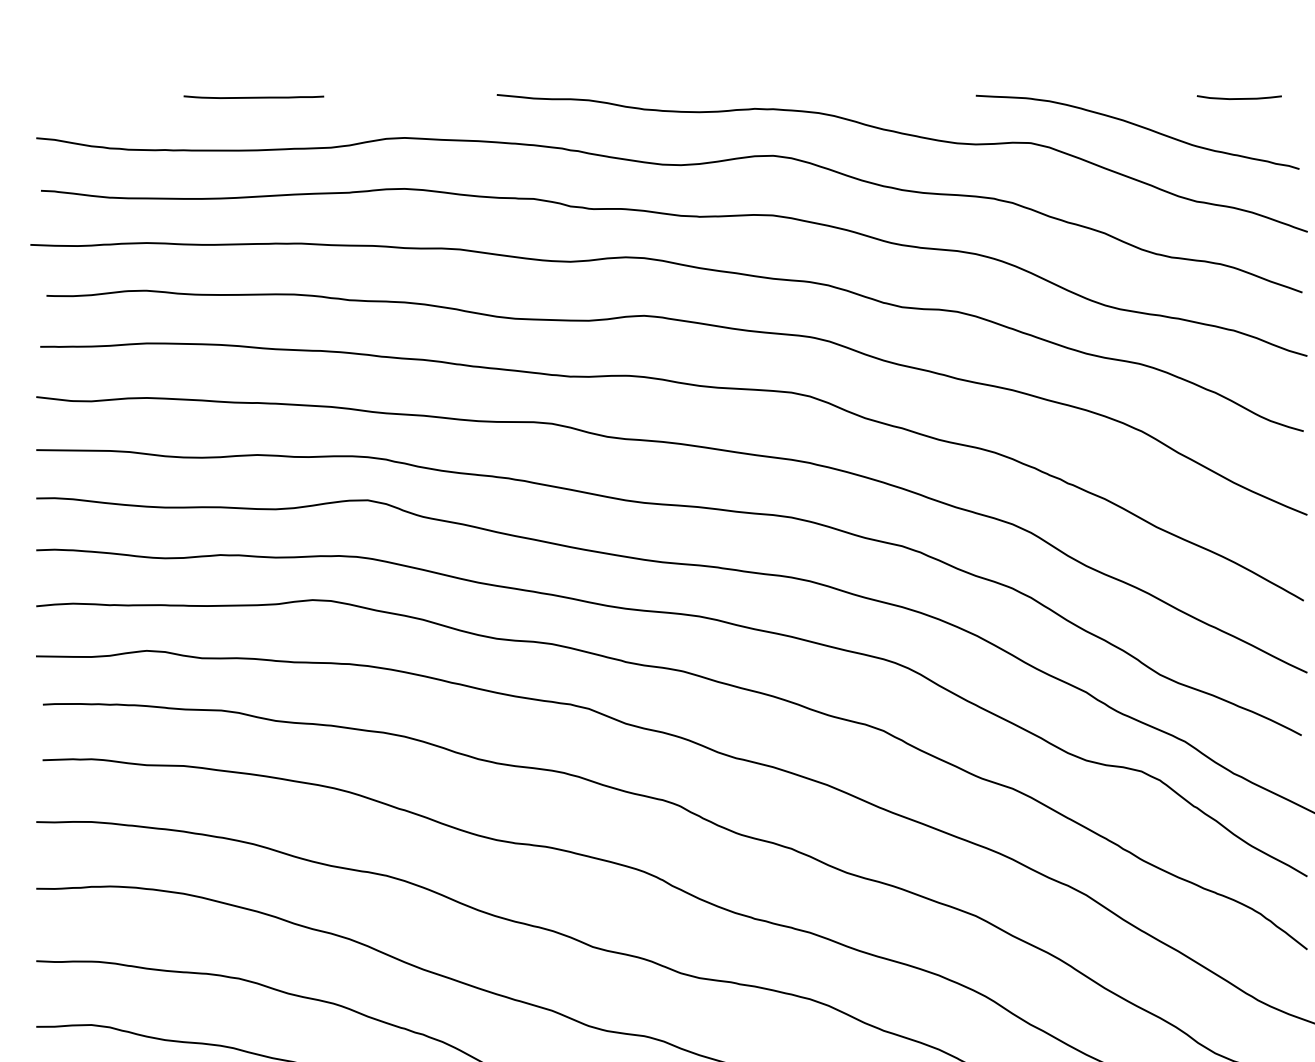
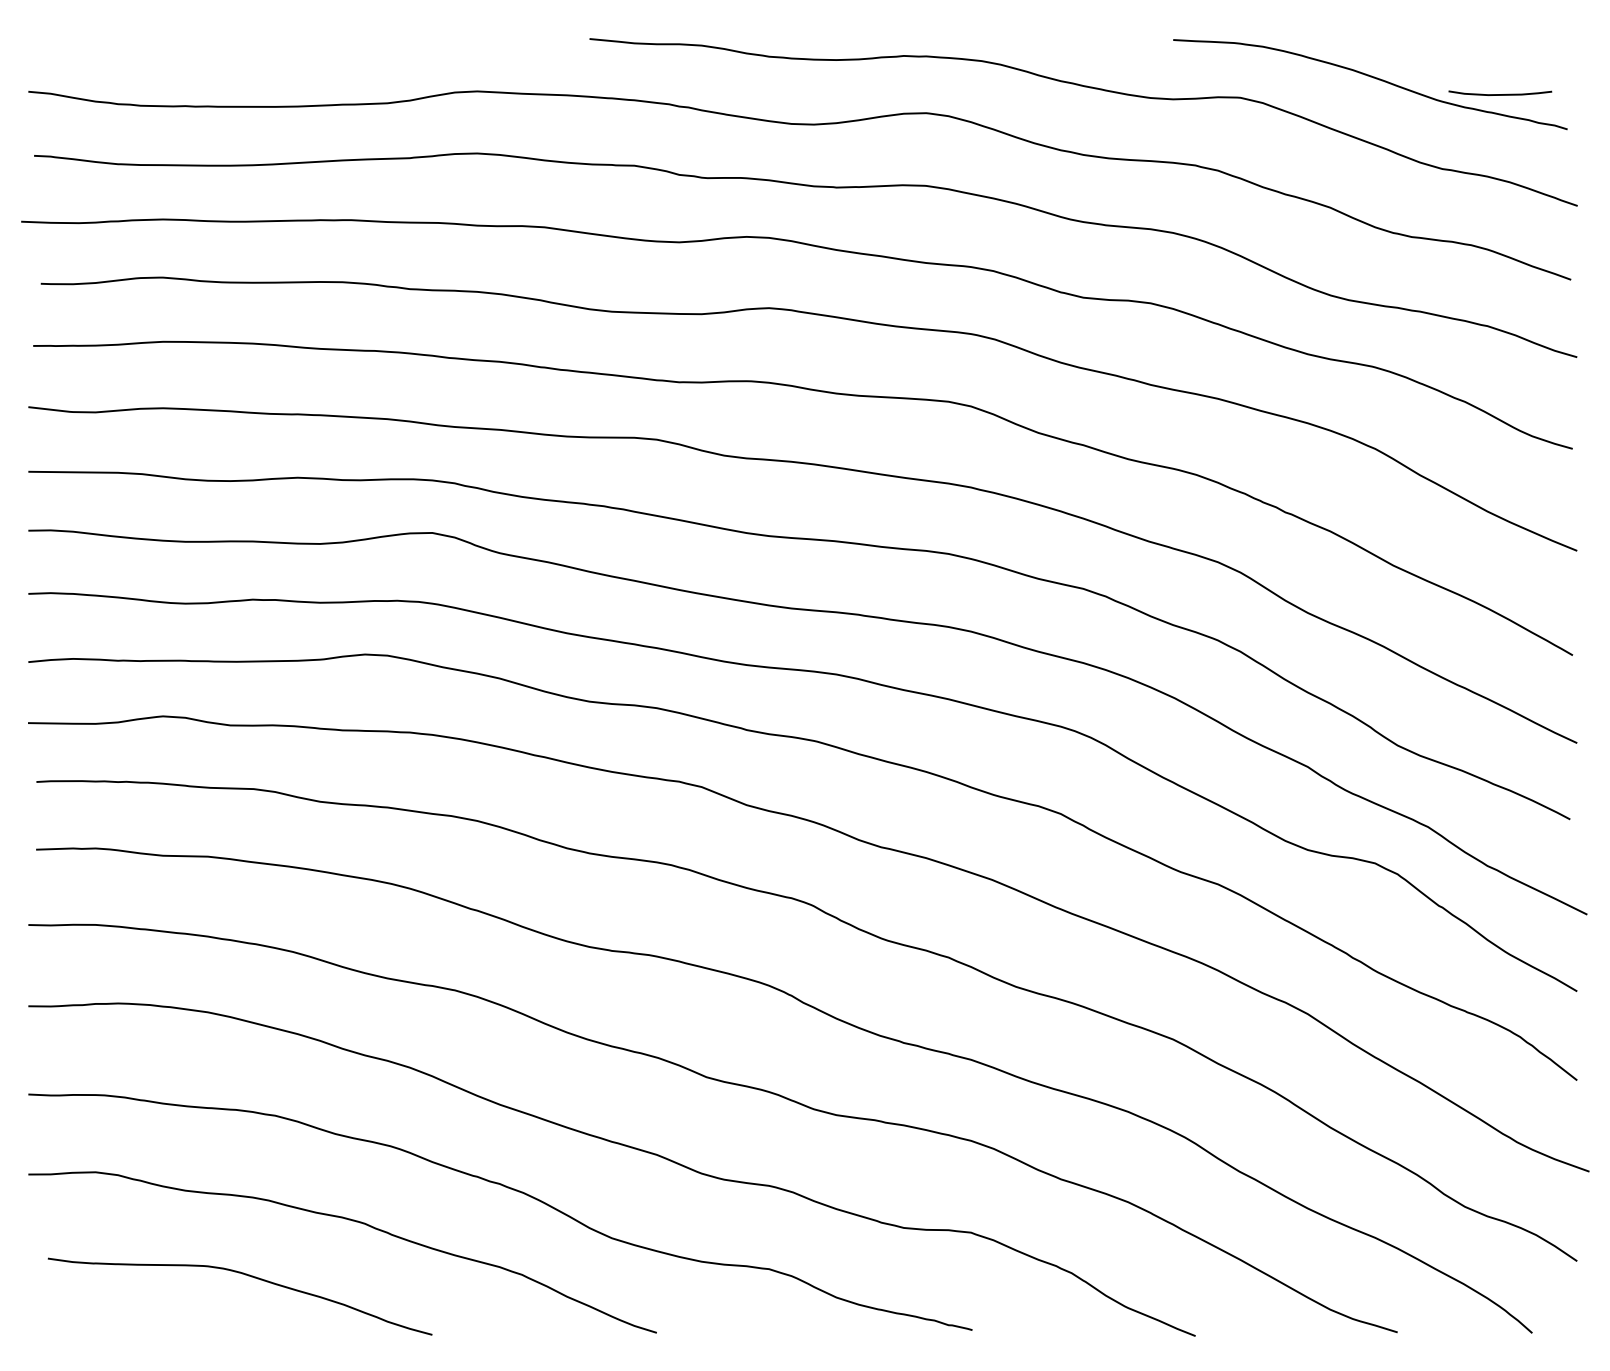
curve: (253, 96) -> (293, 41), removed
curve: (1239, 98) -> (1500, 94), moved

